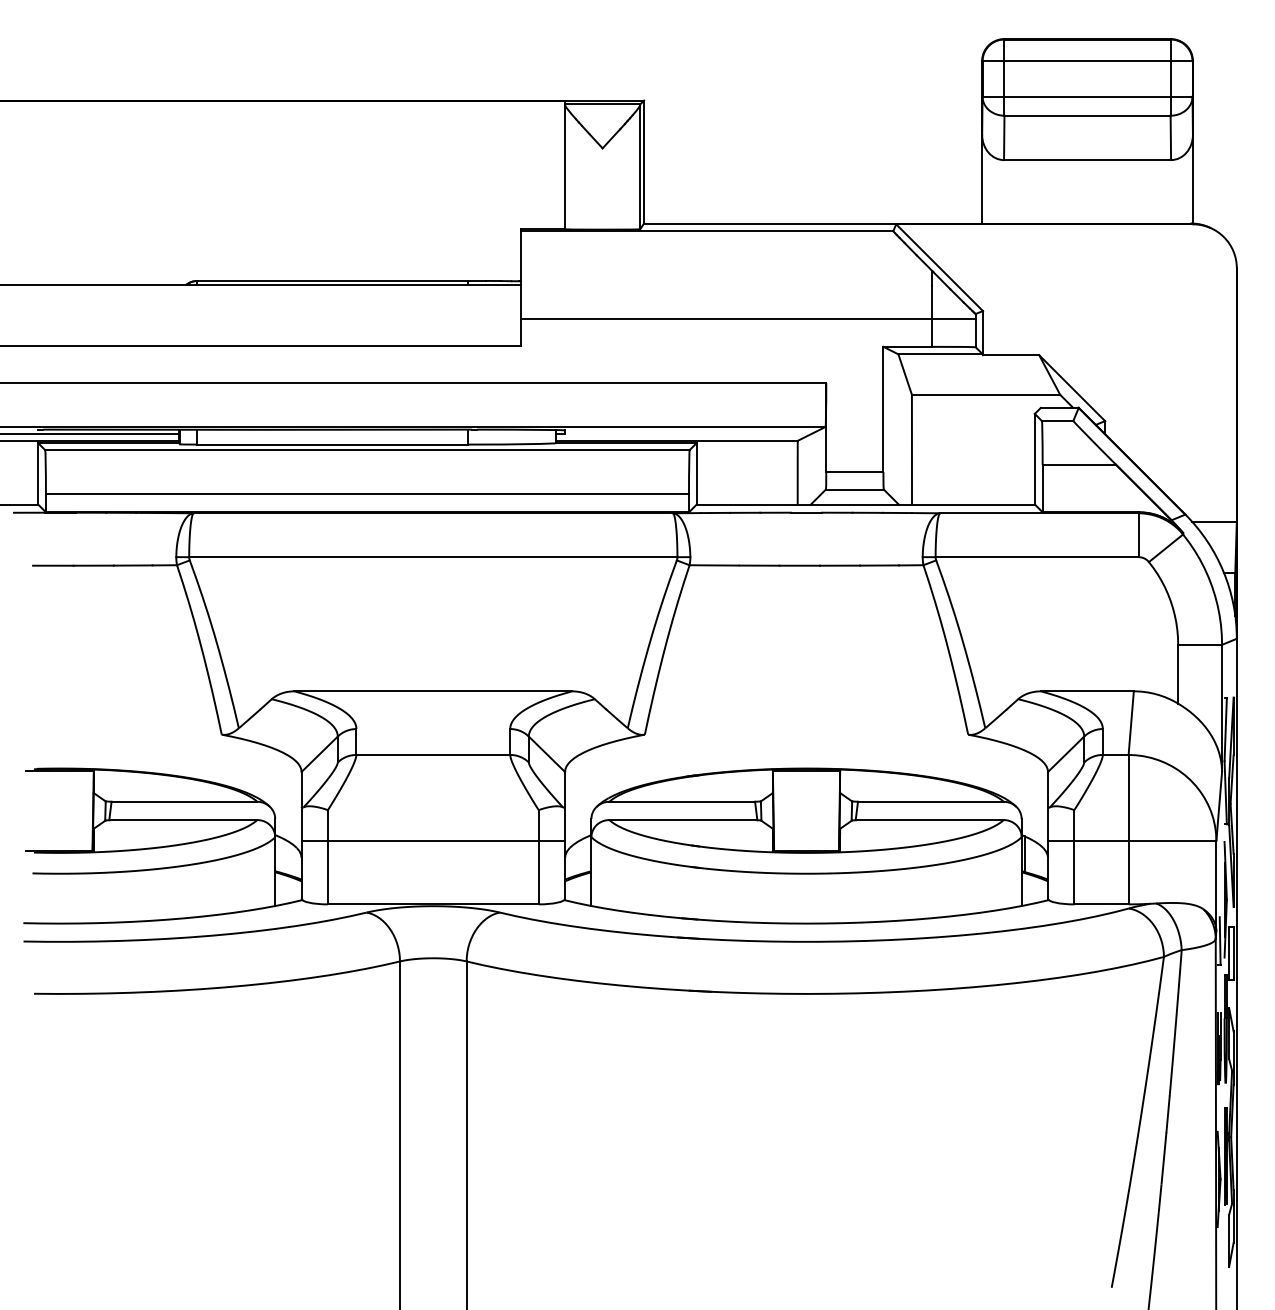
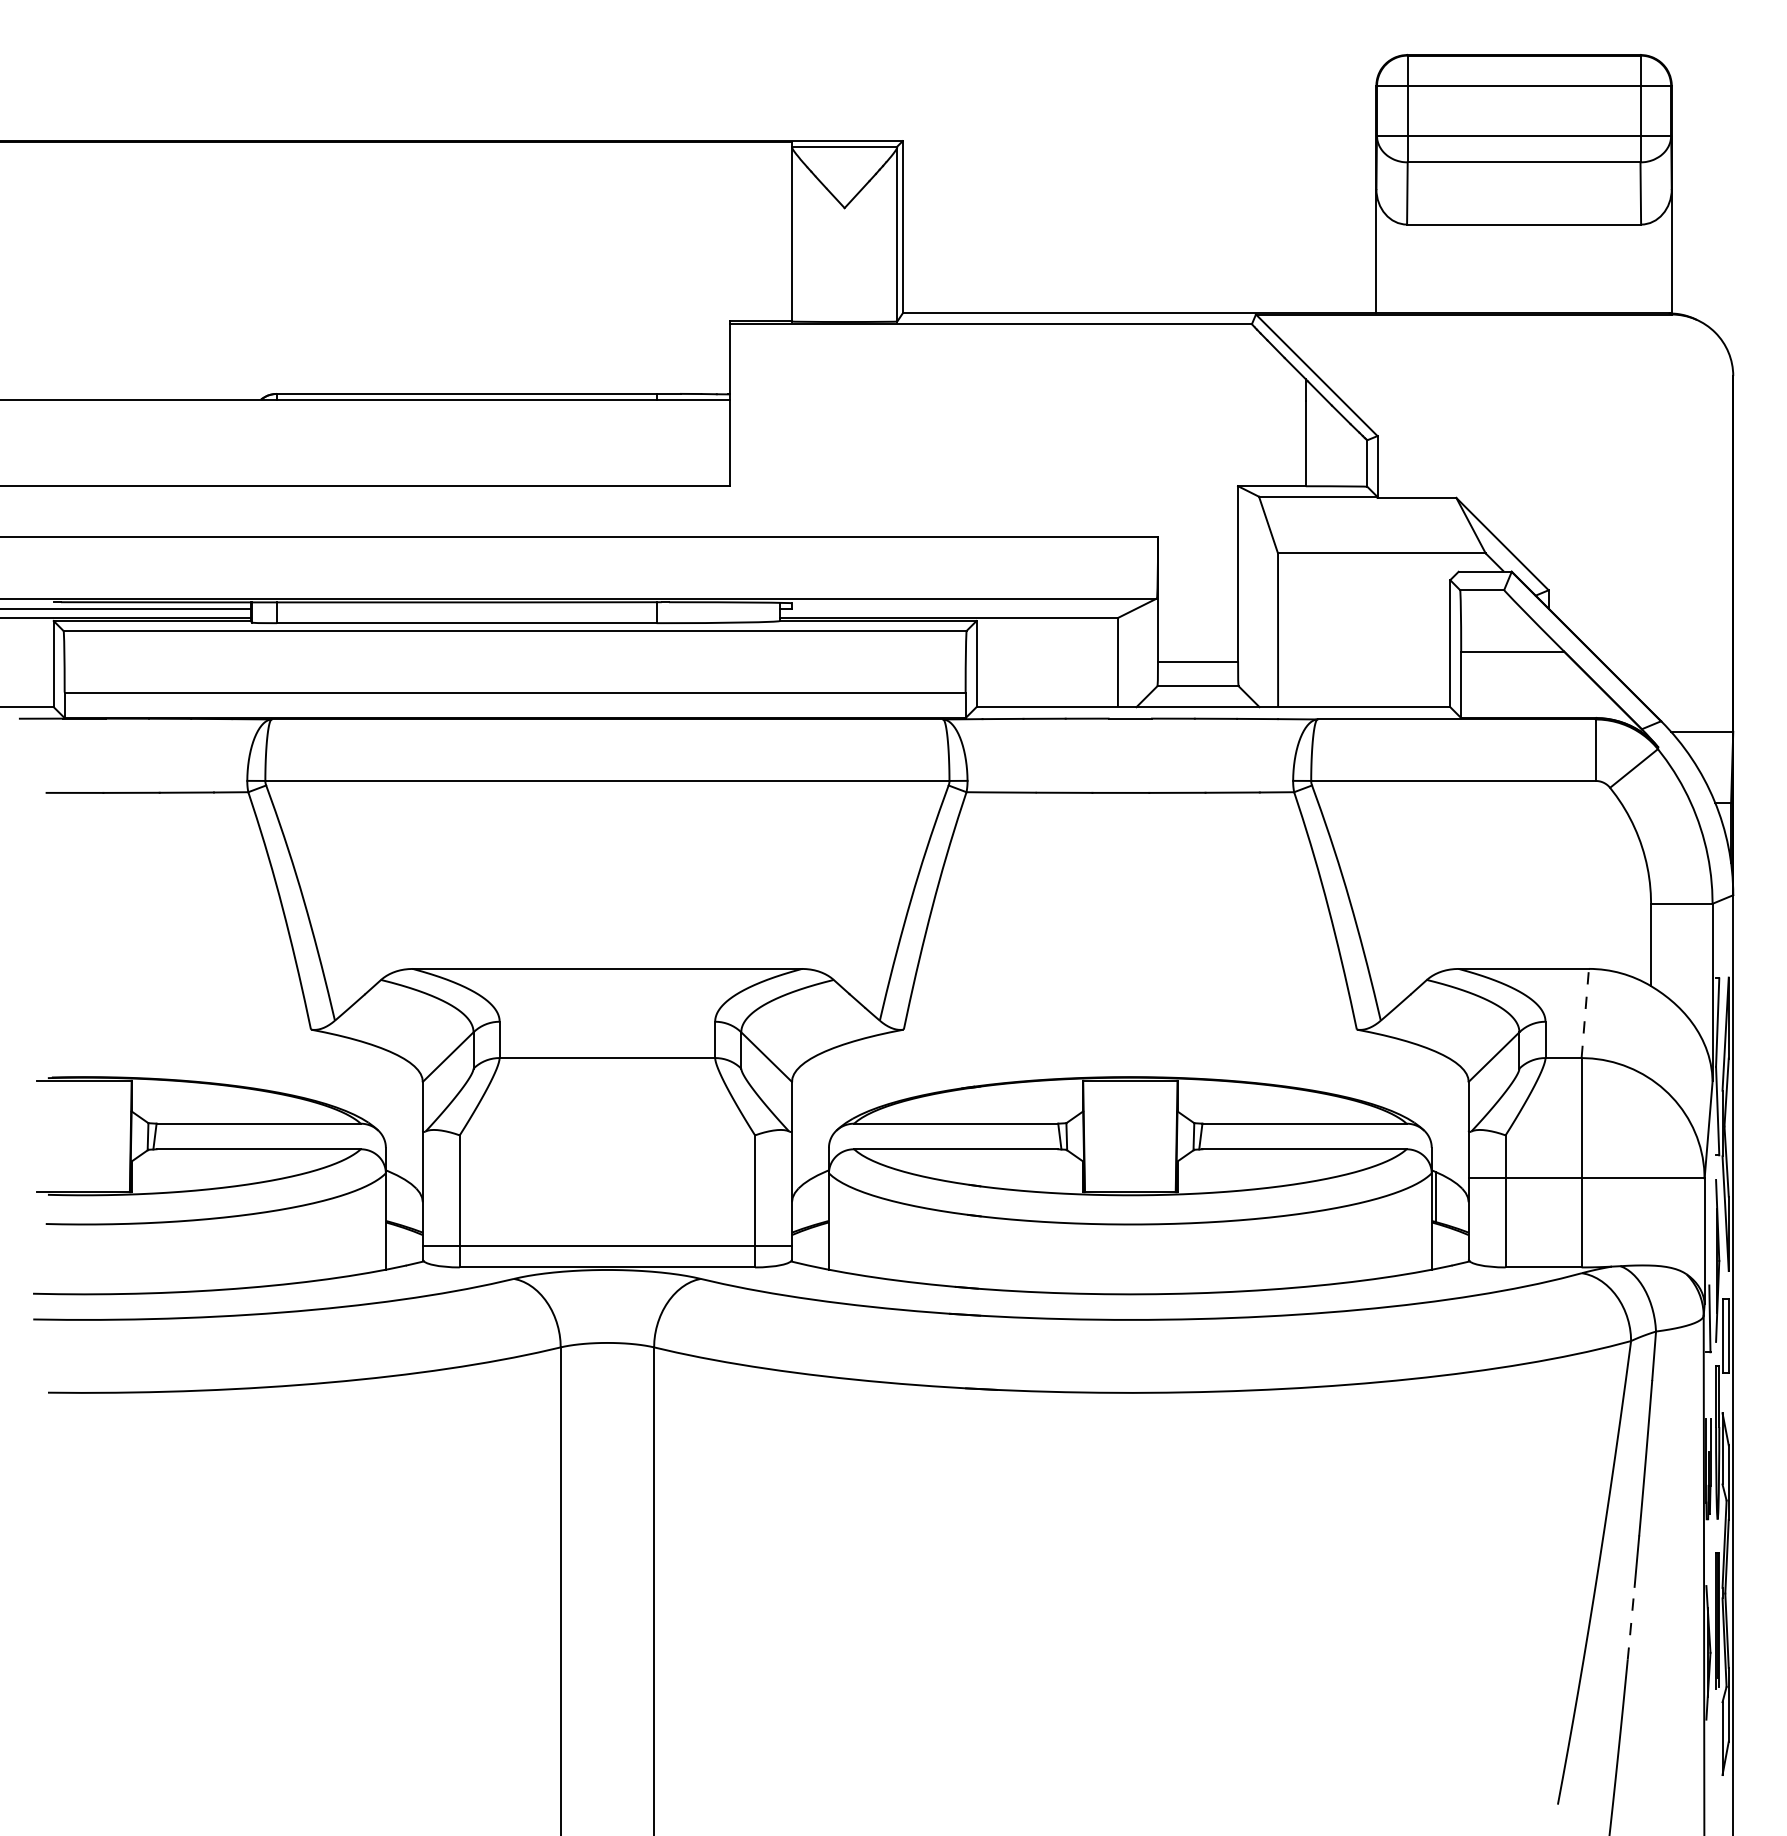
line: (748, 319) -> (1048, 447), removed
line: (1131, 723) -> (1585, 1013), solid -> dashed
line: (432, 840) -> (606, 1246), moved
line: (1164, 1158) -> (1631, 1623), solid -> dashed

